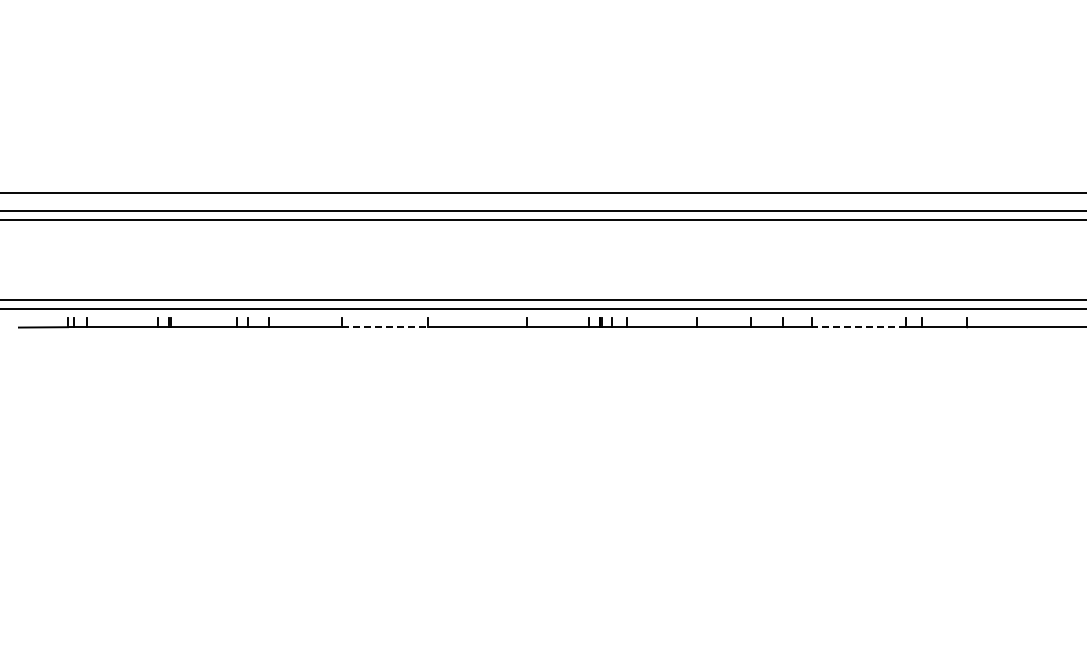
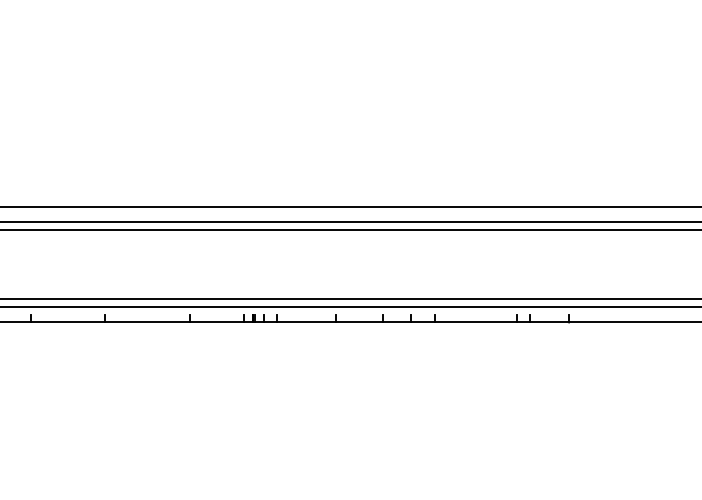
line: (385, 327) -> (68, 322), dashed -> solid
line: (858, 327) -> (475, 322), dashed -> solid

